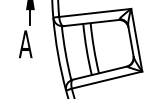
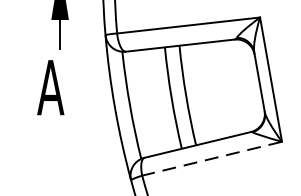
line: (106, 80) -> (210, 159), solid -> dashed

